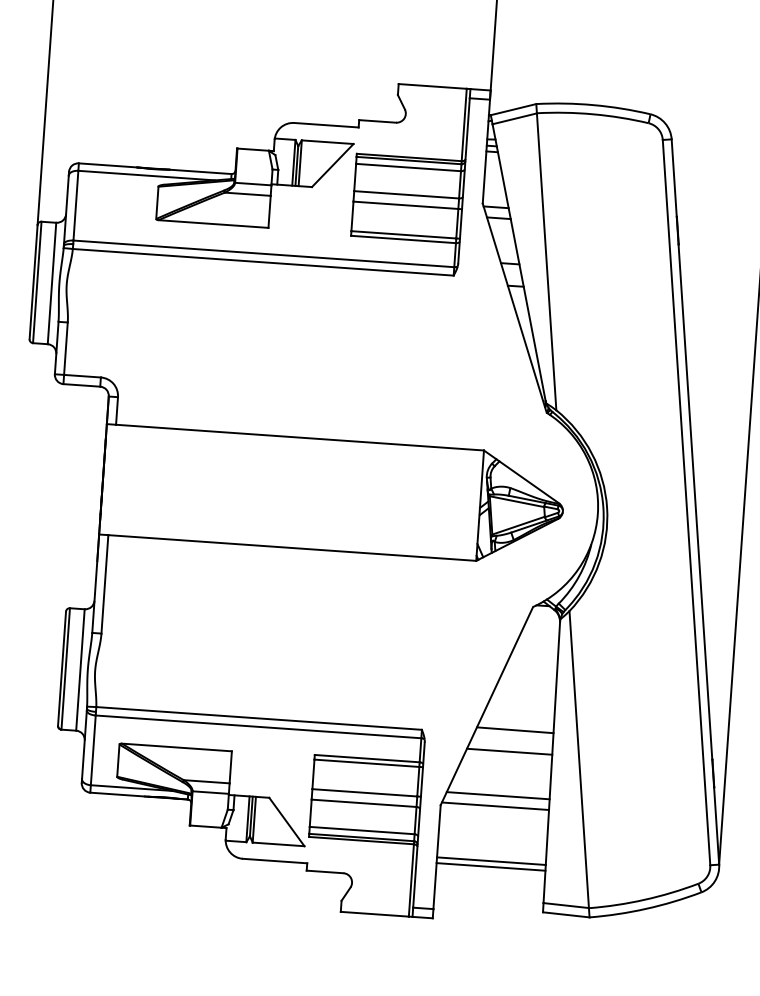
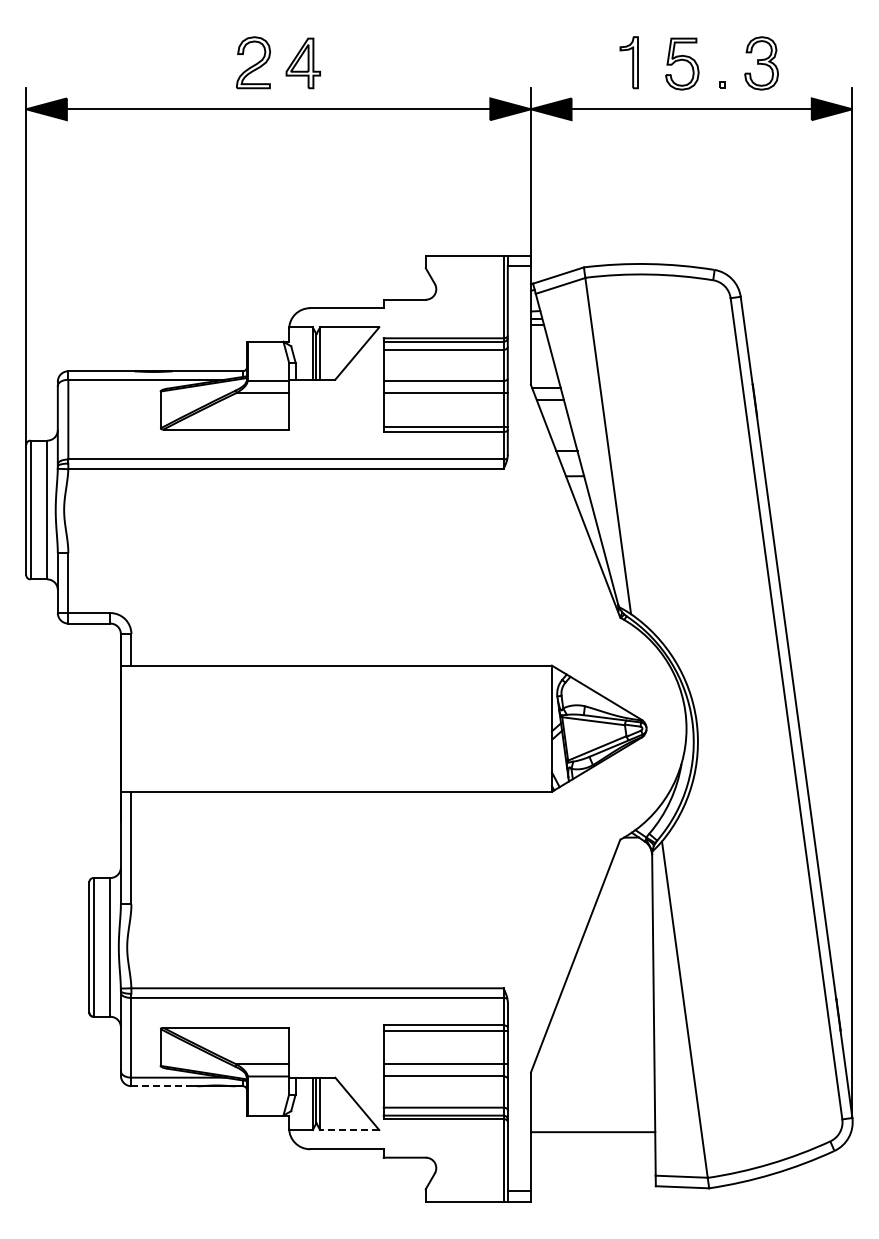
line: (514, 730) -> (609, 981), removed
line: (509, 751) -> (604, 1006), removed
line: (120, 795) -> (165, 1086), solid -> dashed
line: (498, 795) -> (595, 1057), removed
line: (495, 806) -> (593, 1069), removed
line: (278, 844) -> (349, 1130), solid -> dashed
line: (490, 866) -> (592, 1138), removed

